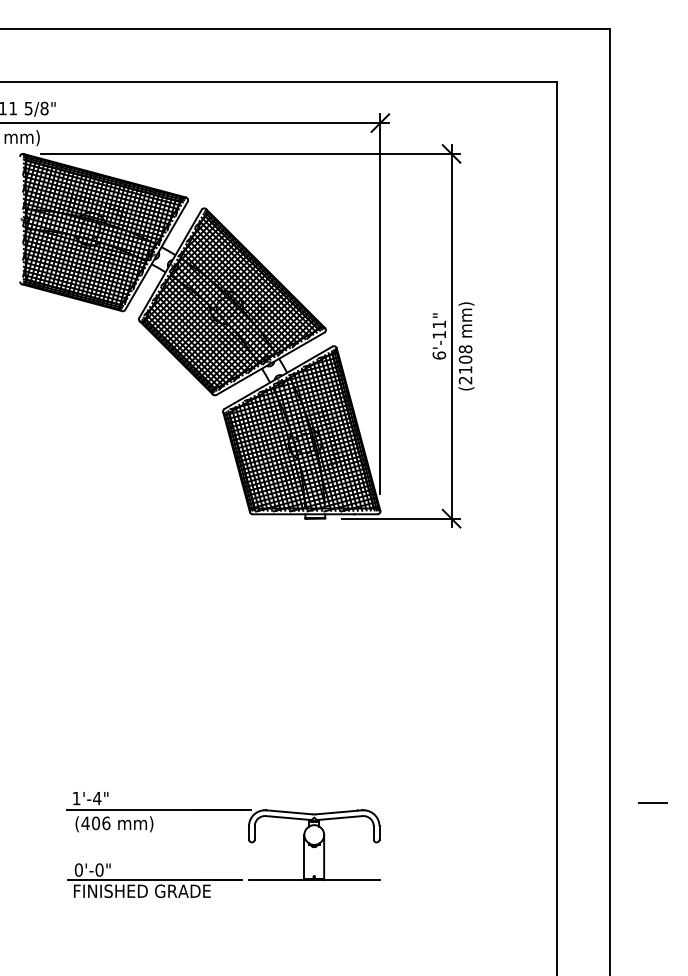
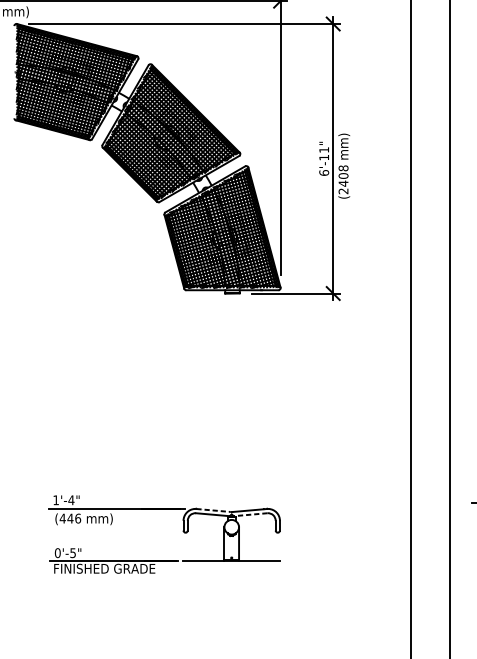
text: (465, 369) -> (343, 183), (2108 -> (2408
line: (289, 812) -> (213, 510), solid -> dashed
line: (339, 818) -> (250, 515), solid -> dashed
text: (95, 823) -> (70, 518), (406 -> (446
text: (99, 869) -> (73, 552), 0'-0" -> 0'-5"

